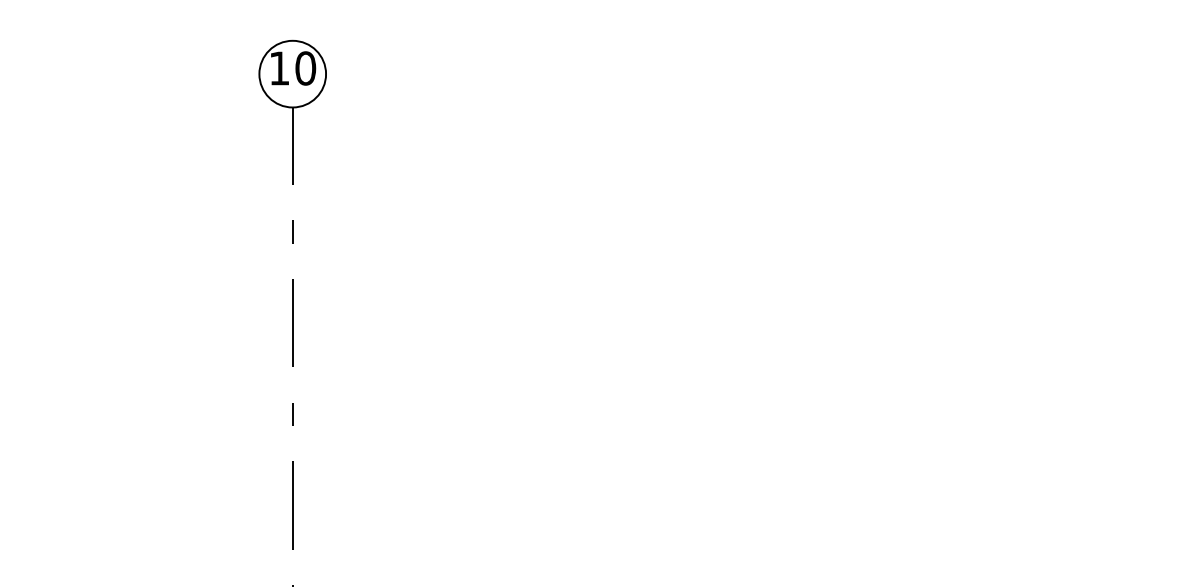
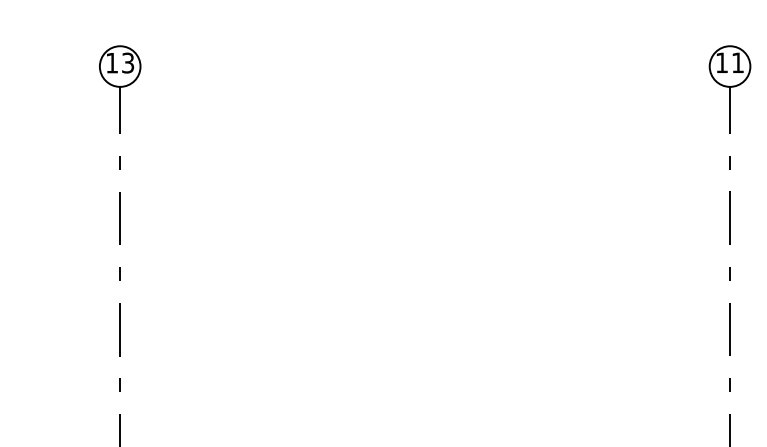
text: (304, 67) -> (127, 62), 10 -> 13

